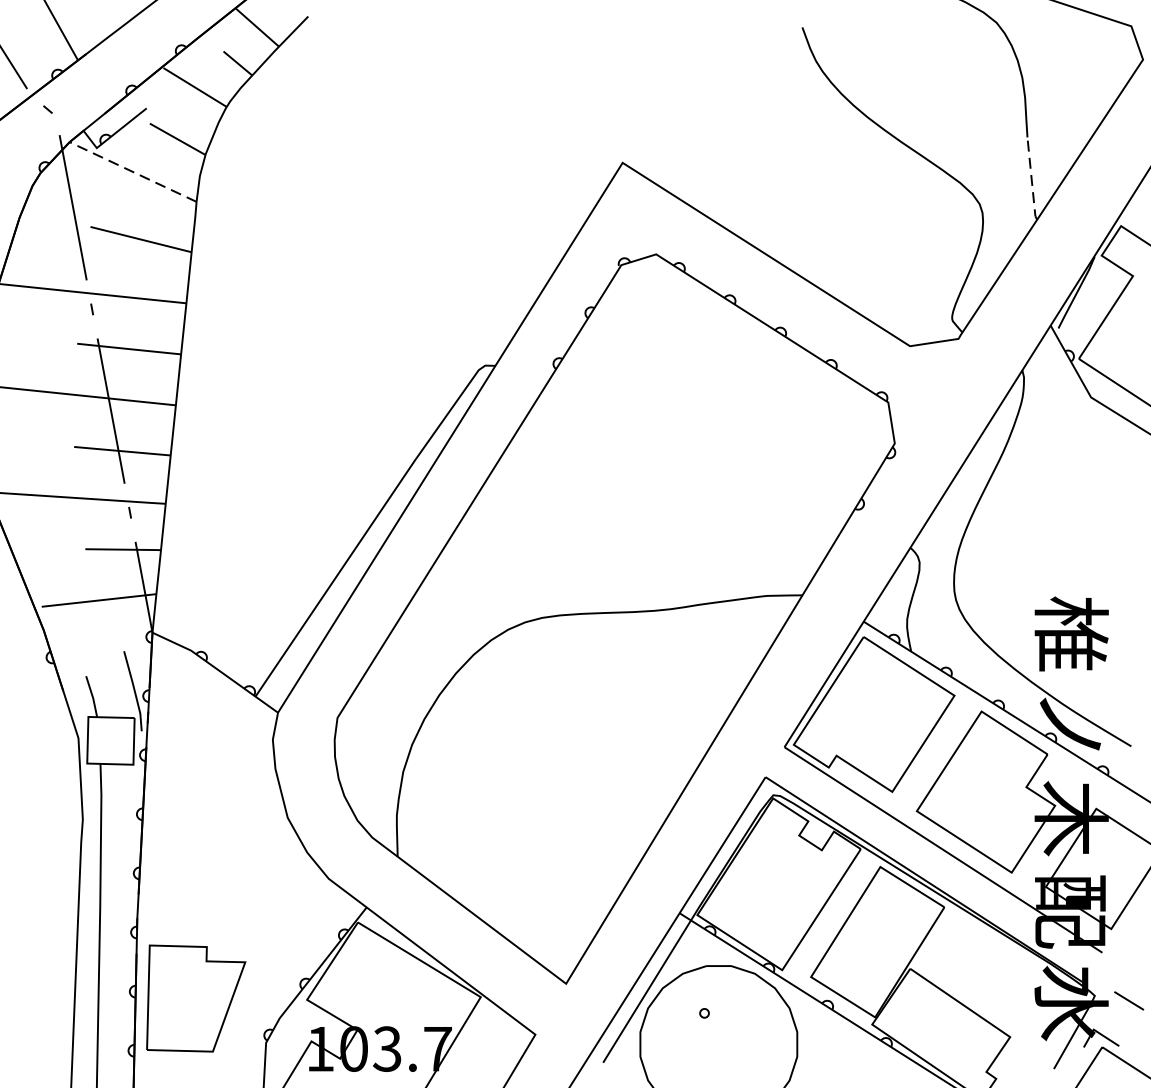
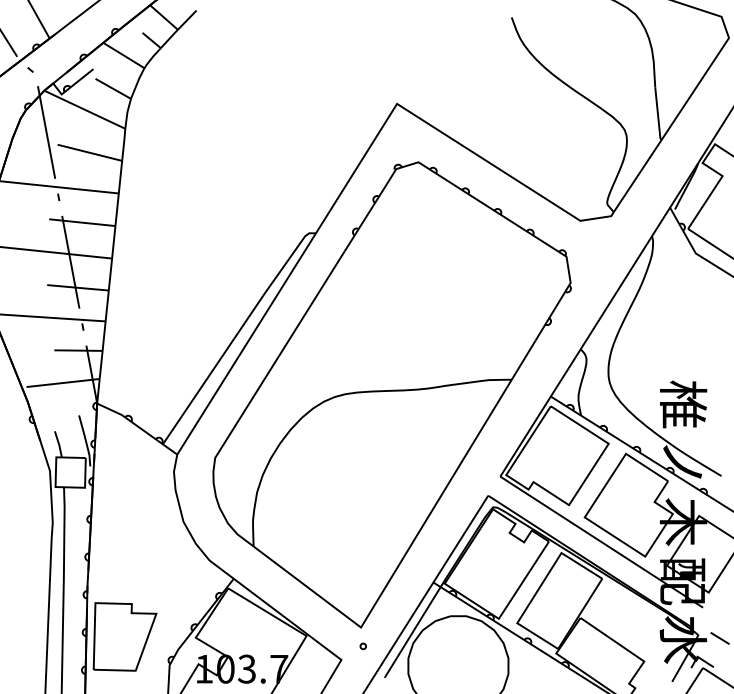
line: (132, 171) -> (84, 109), dashed -> solid
line: (1030, 179) -> (657, 114), dashed -> solid
part: (703, 1013) -> (362, 646), moved

